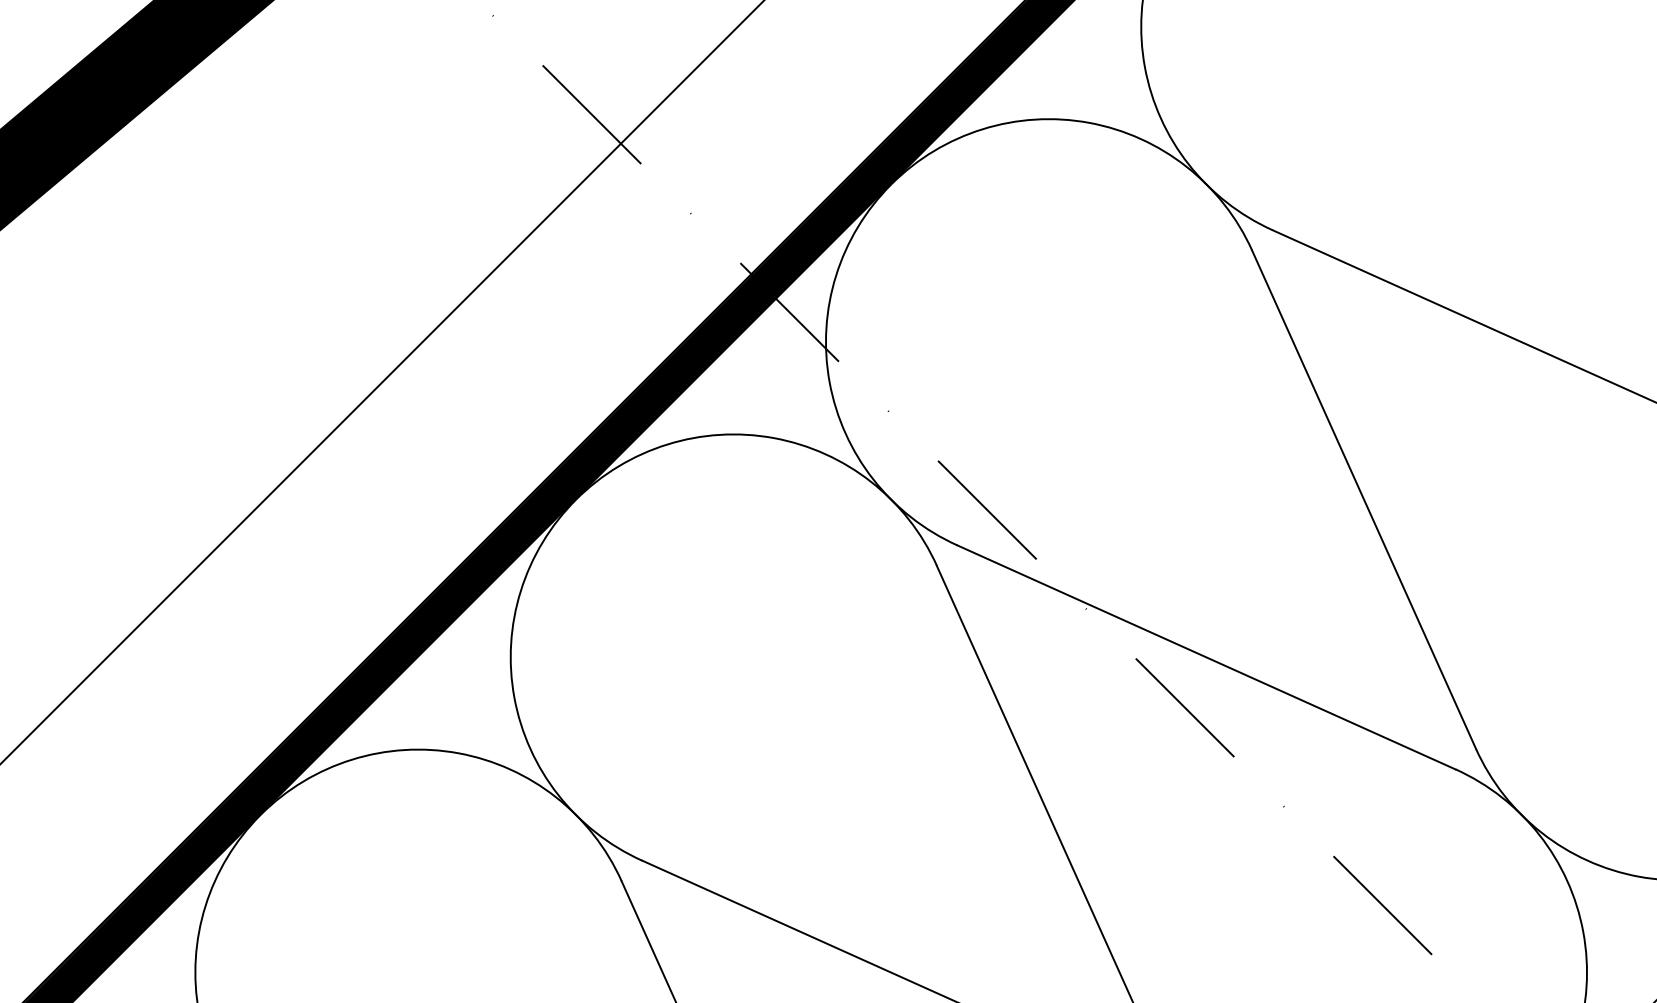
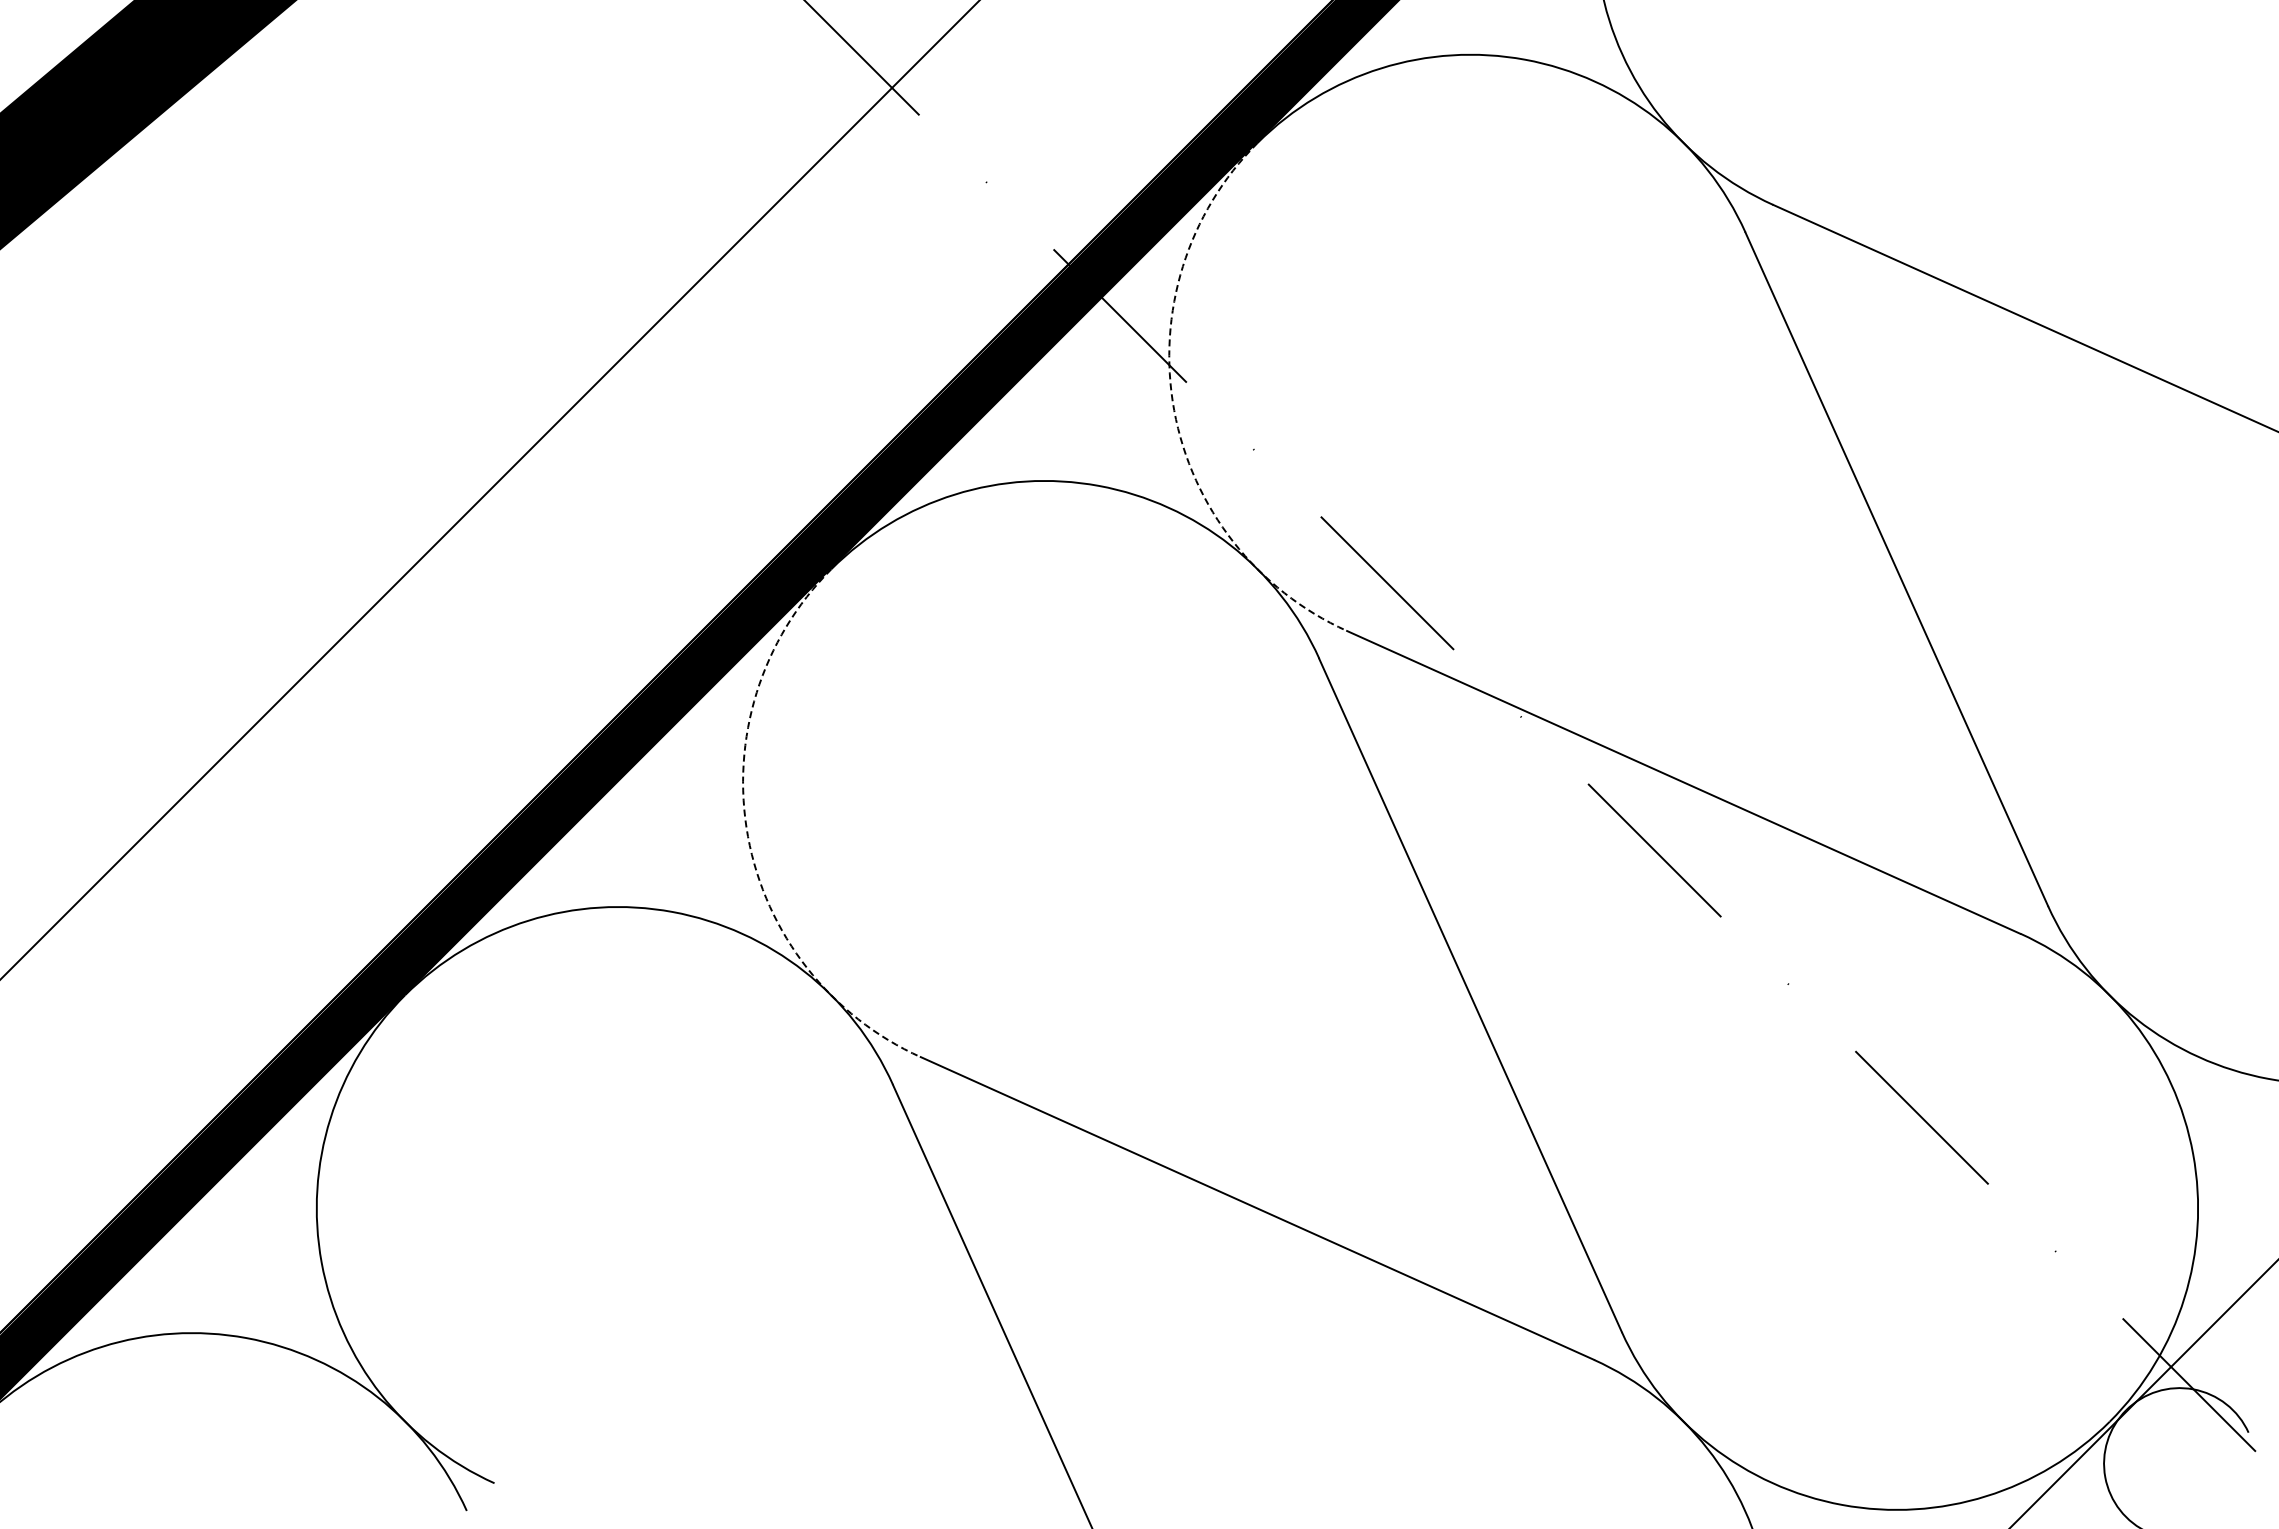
arc: (829, 382) -> (1174, 410), solid -> dashed
arc: (514, 697) -> (748, 836), solid -> dashed

